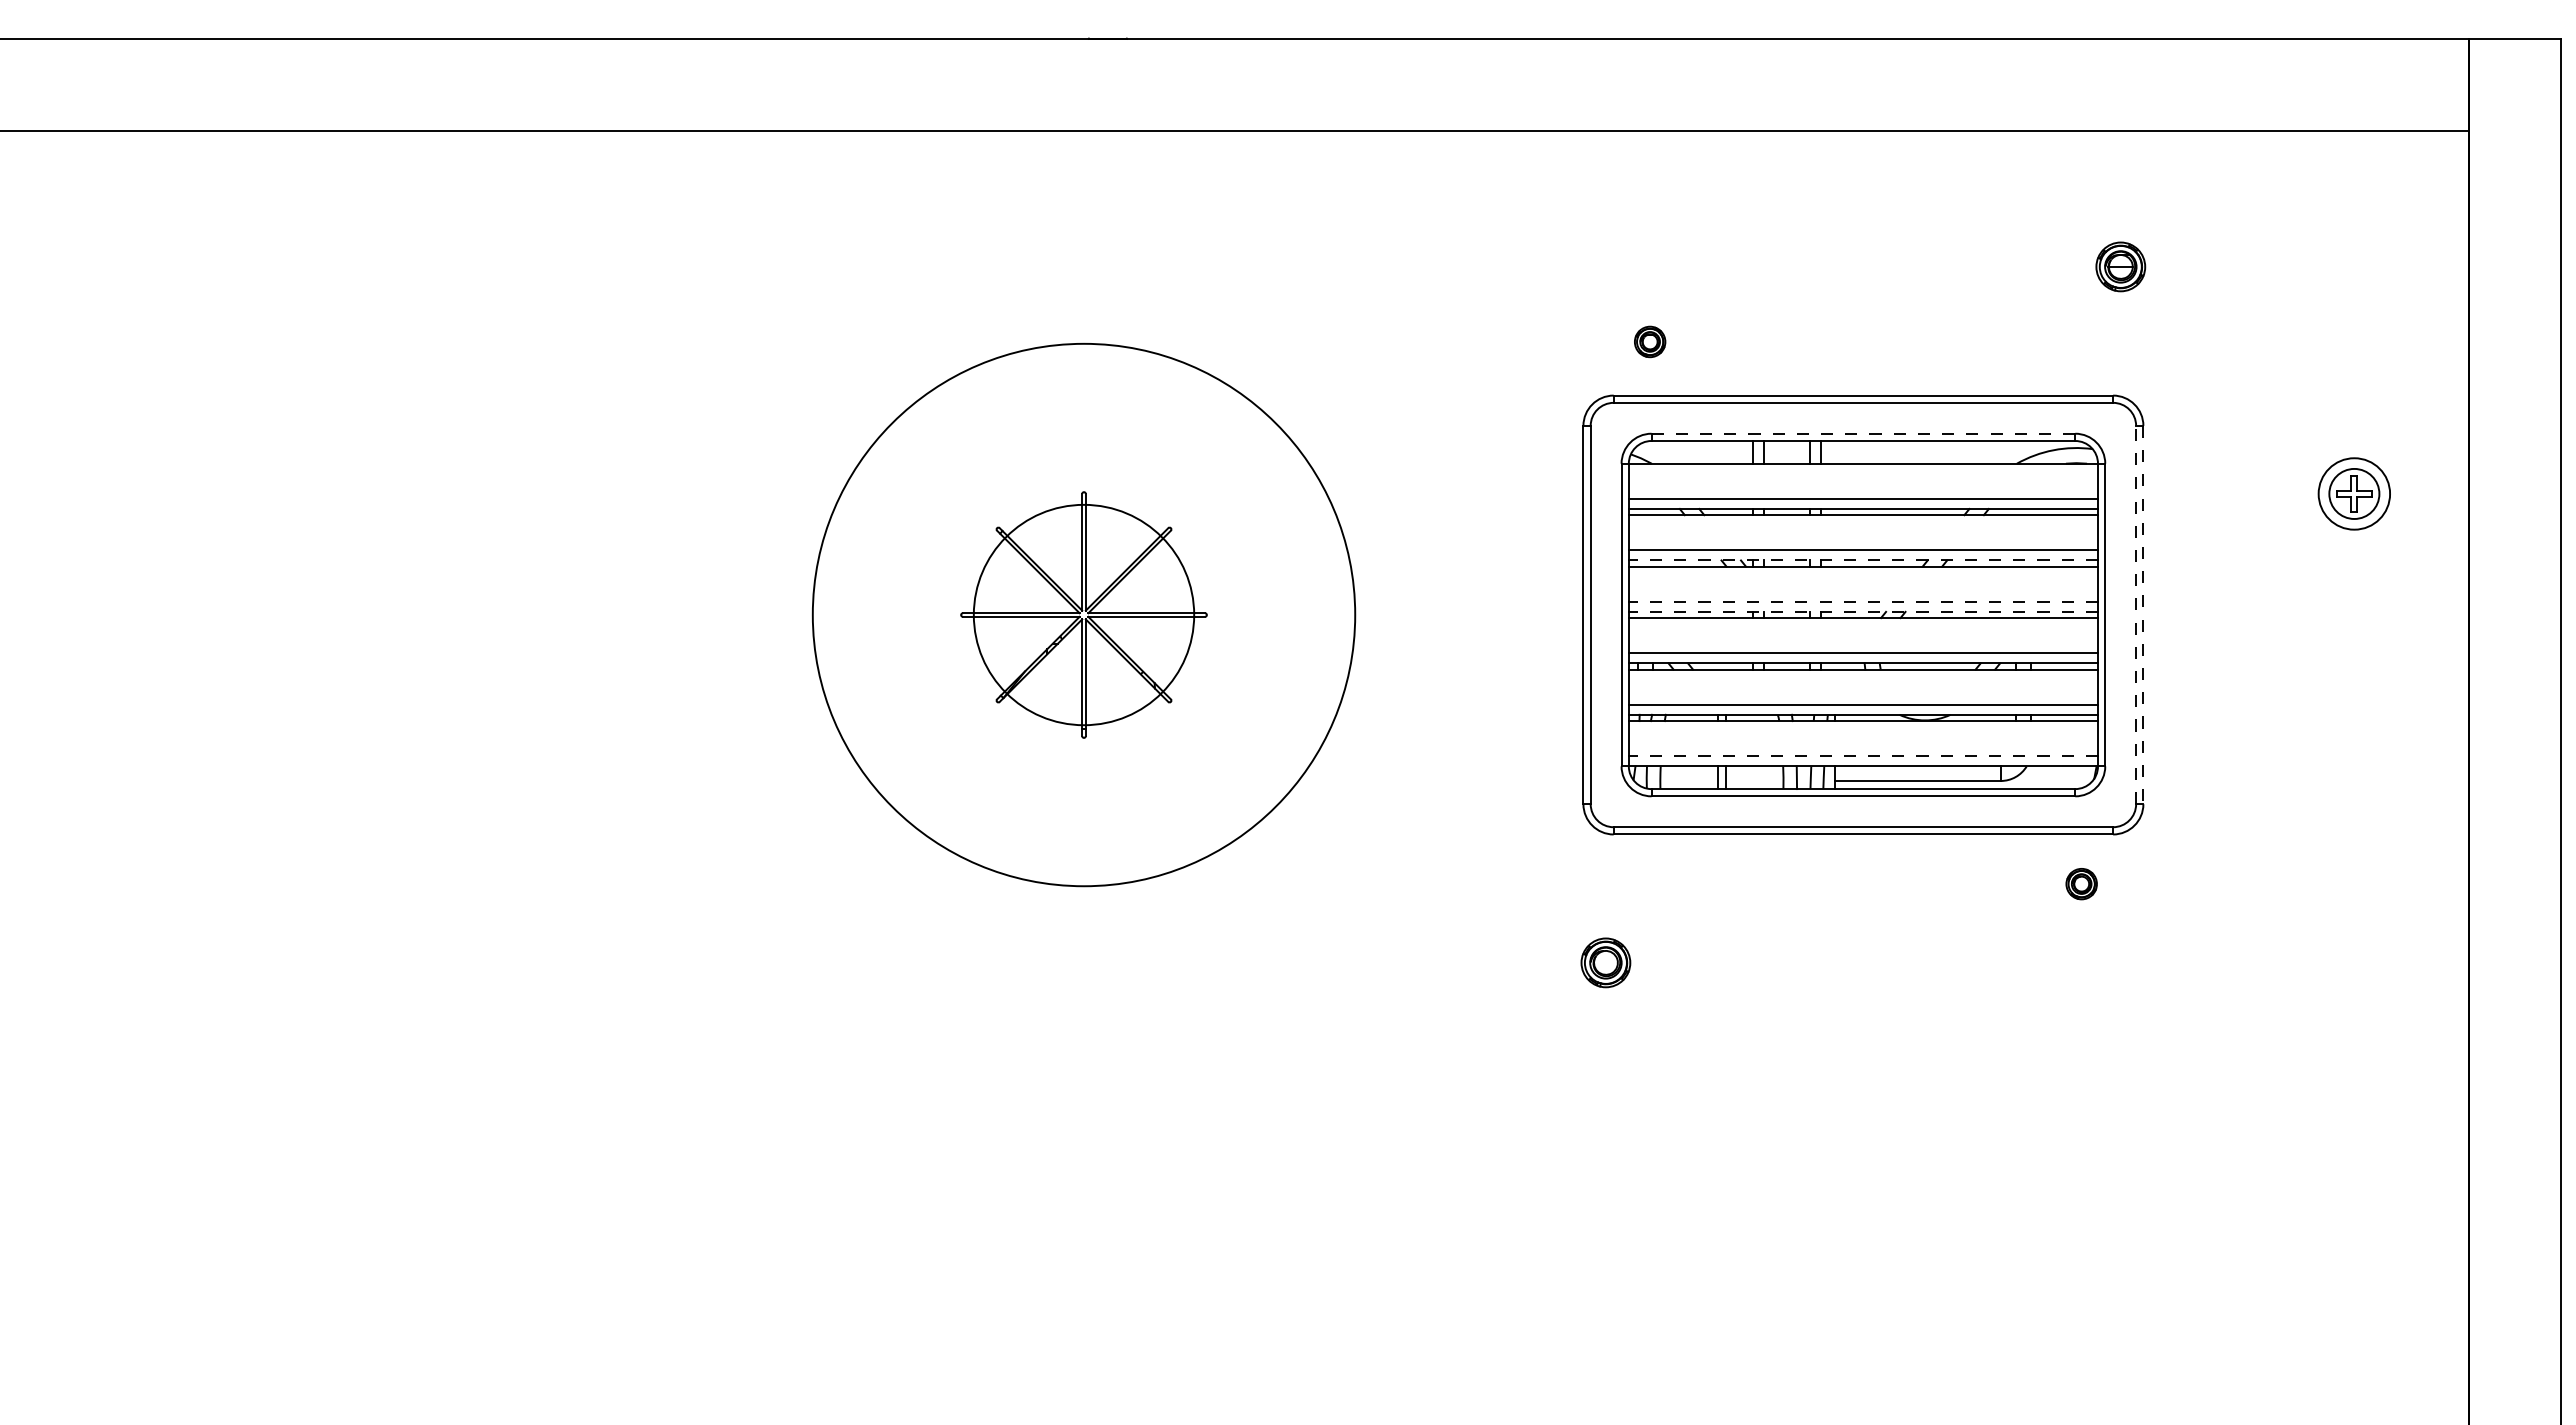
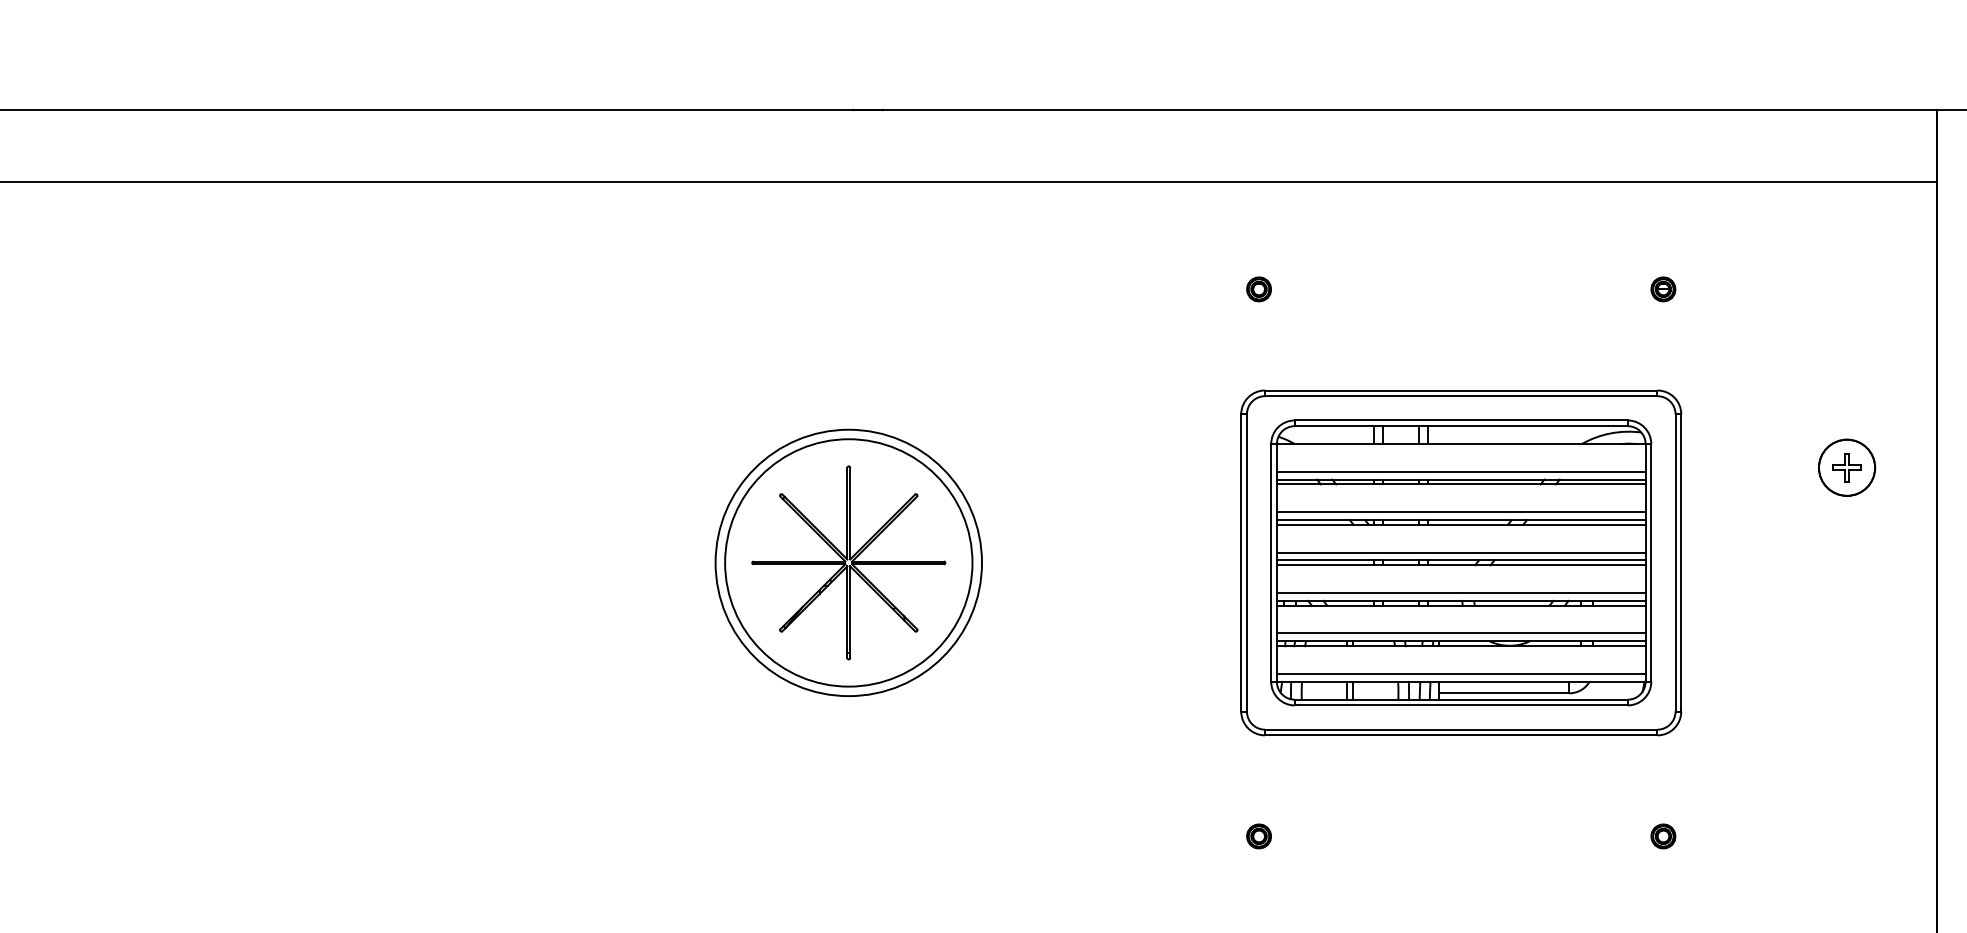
part: (2120, 266) -> (1663, 289), size x0.62
part: (1650, 341) -> (1259, 289), moved
line: (1863, 433) -> (1461, 420), dashed -> solid
circle: (2354, 493) -> (1847, 467), size x1.43
line: (1863, 560) -> (1461, 520), dashed -> solid
line: (1863, 601) -> (1461, 552), dashed -> solid
line: (1863, 611) -> (1461, 560), dashed -> solid
circle: (1083, 614) -> (848, 562), size x0.62
circle: (1083, 614) -> (848, 562), size x1.43
line: (2136, 614) -> (1675, 562), dashed -> solid
line: (2143, 615) -> (1681, 563), dashed -> solid
line: (1863, 756) -> (1461, 674), dashed -> solid
part: (2081, 884) -> (1663, 836), moved
part: (1606, 963) -> (1259, 836), size x0.62

